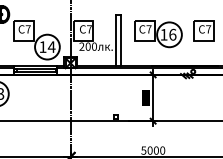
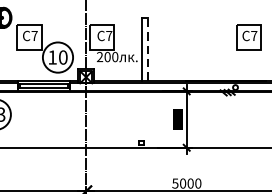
part: (158, 34) -> (193, 42), removed
line: (121, 40) -> (148, 49), solid -> dashed
text: (51, 46) -> (62, 56), 14 -> 10

